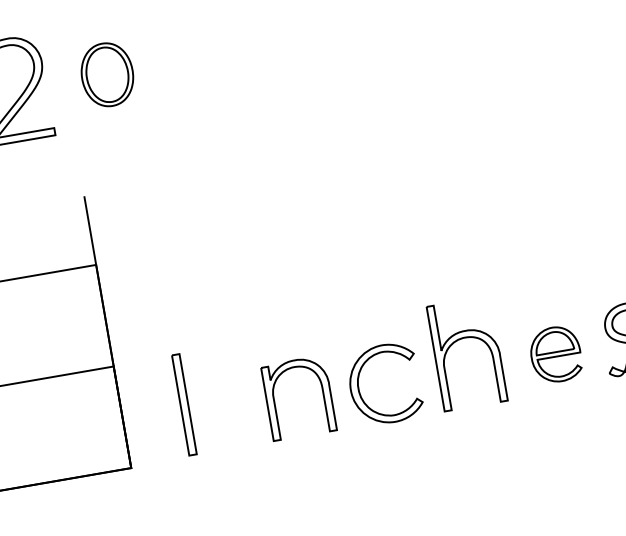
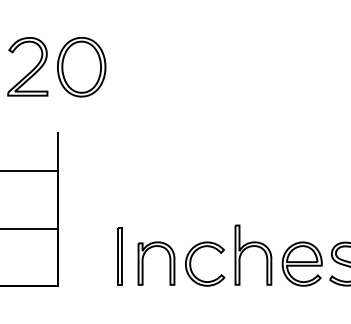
part: (106, 75) -> (81, 67), size x1.67
part: (554, 353) -> (301, 263), size x1.43
part: (183, 405) -> (119, 256), moved

